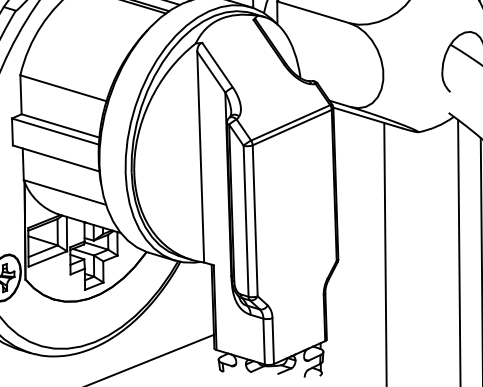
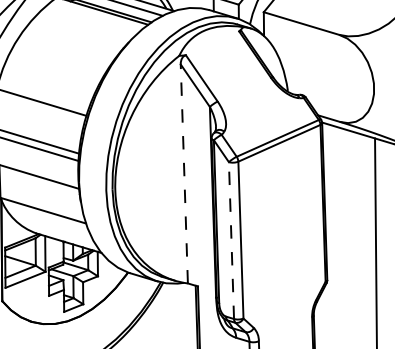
line: (200, 156) -> (184, 173), solid -> dashed
line: (246, 221) -> (231, 240), solid -> dashed

